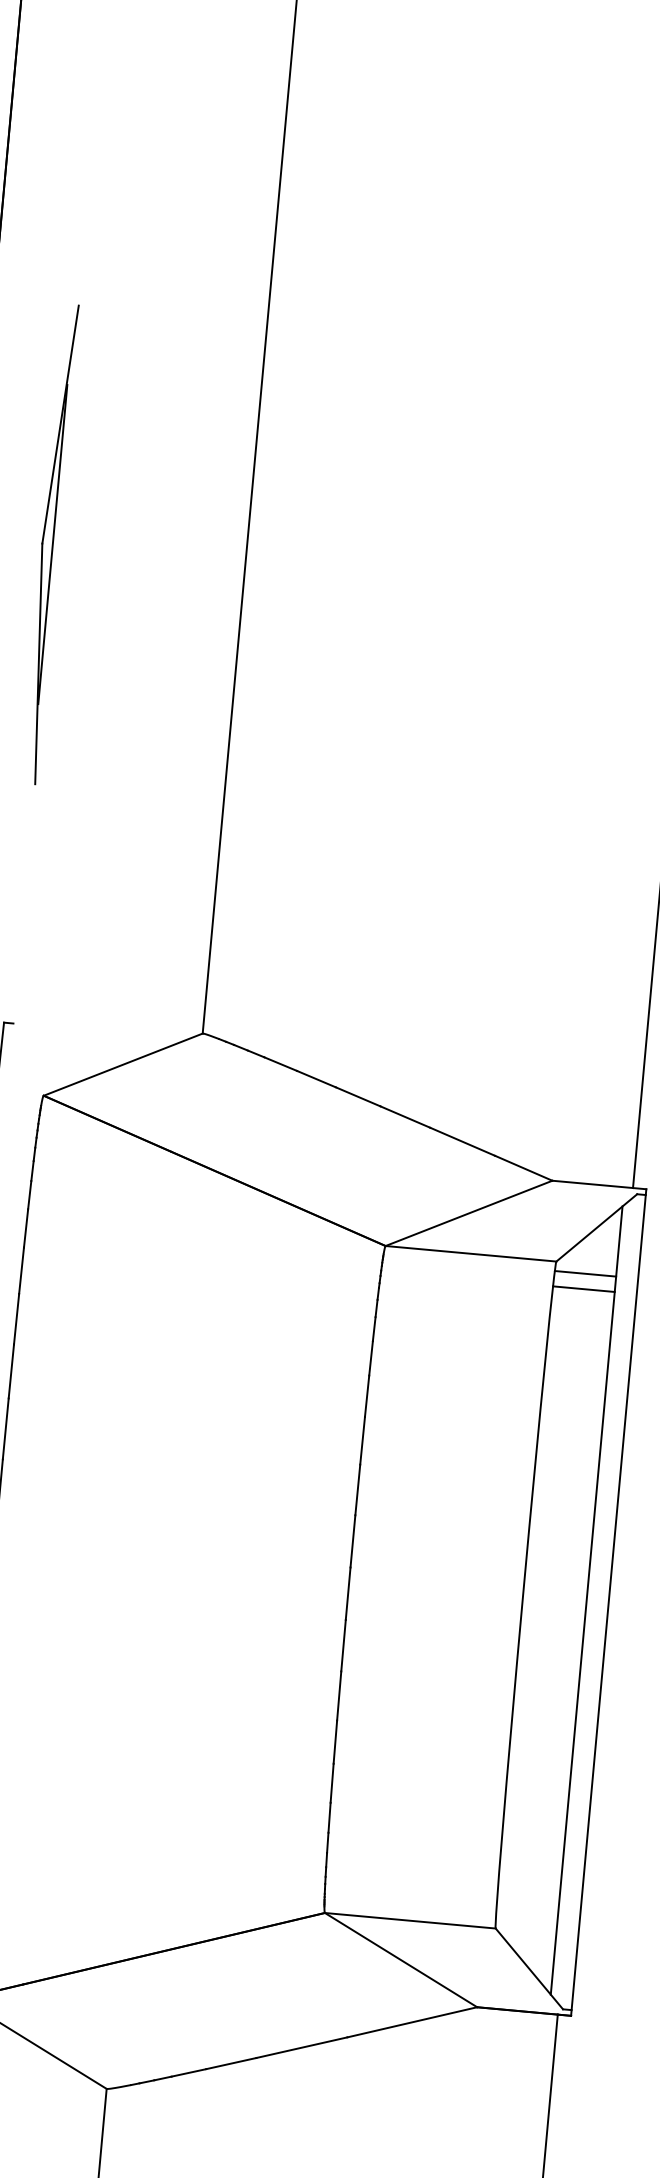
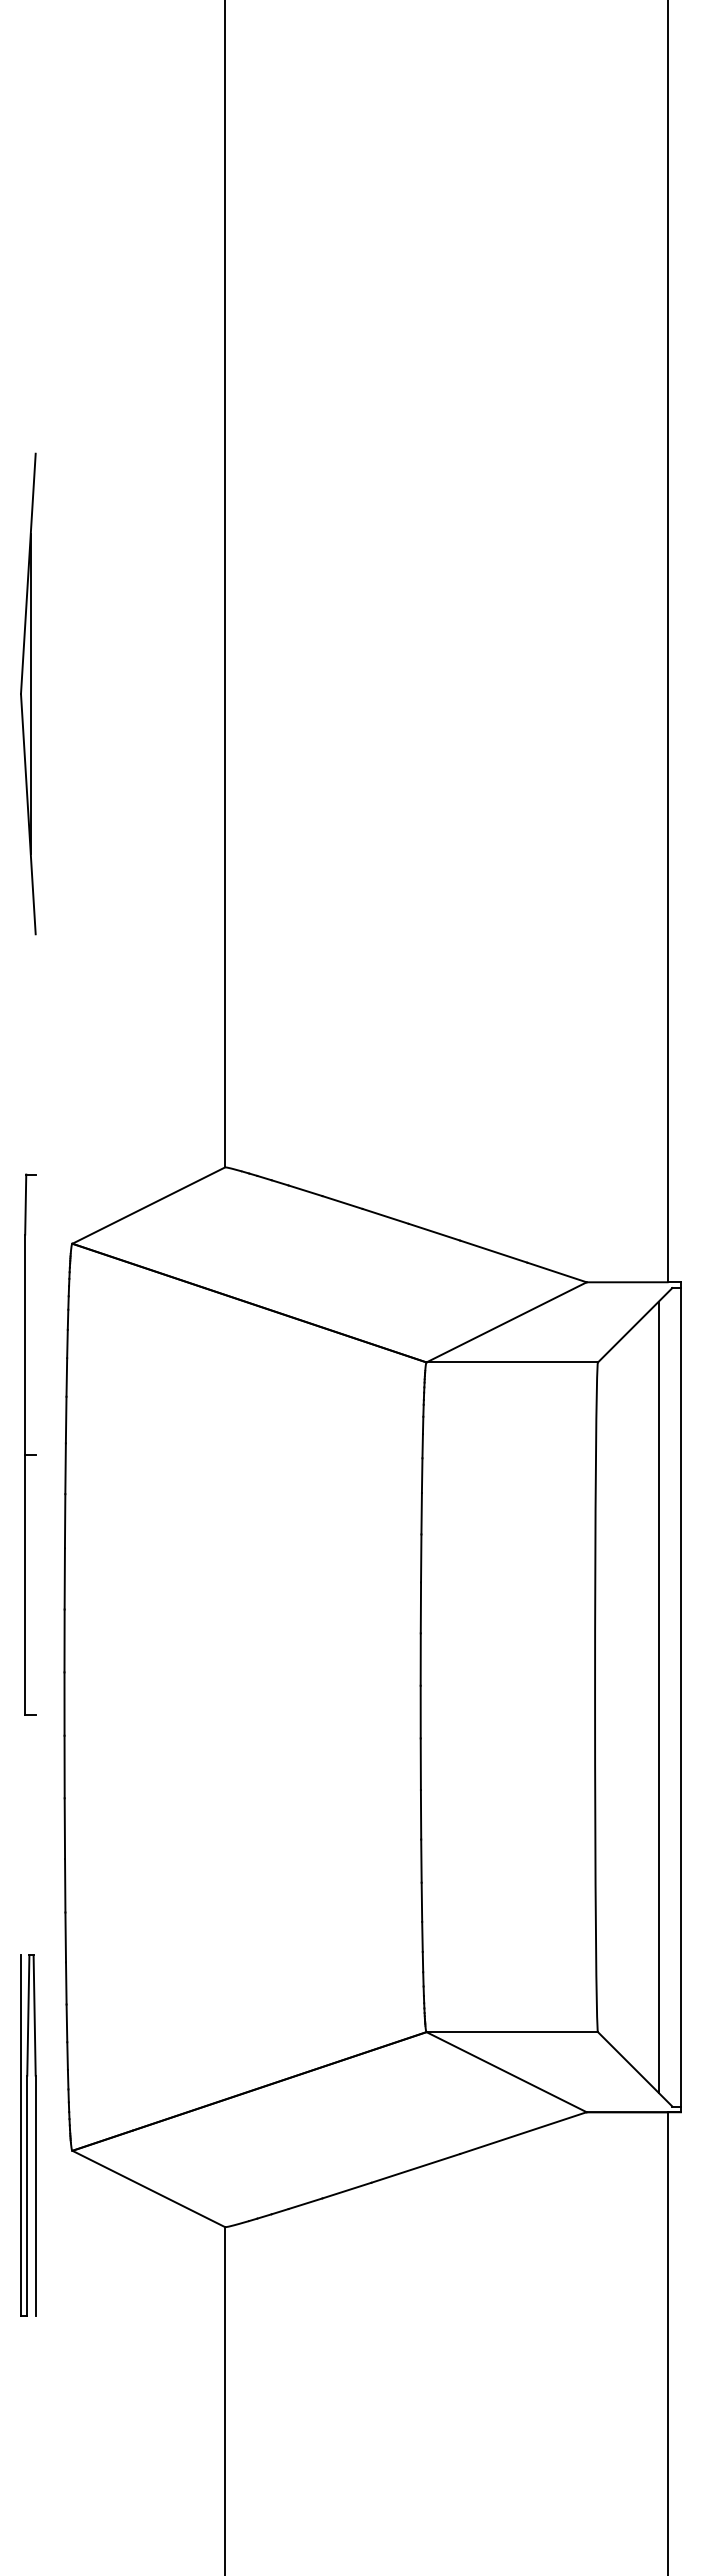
line: (584, 1273) -> (627, 1371), removed
line: (583, 1289) -> (627, 1387), removed

